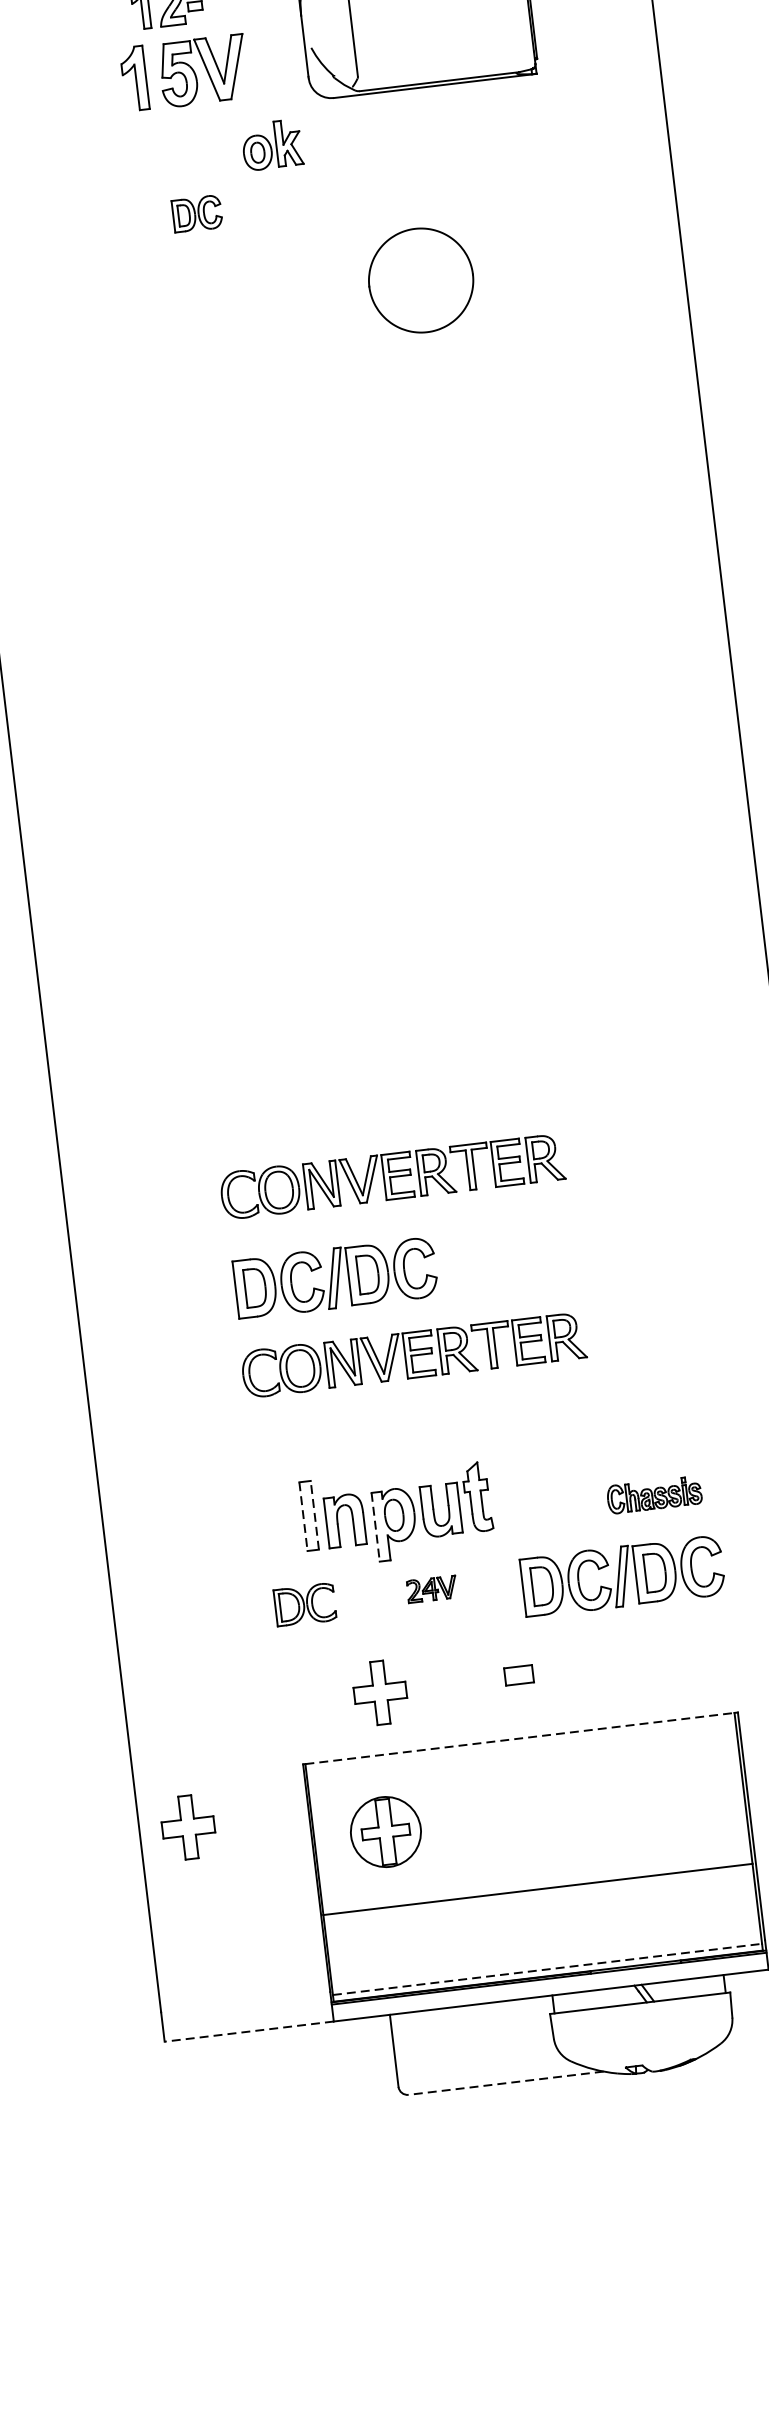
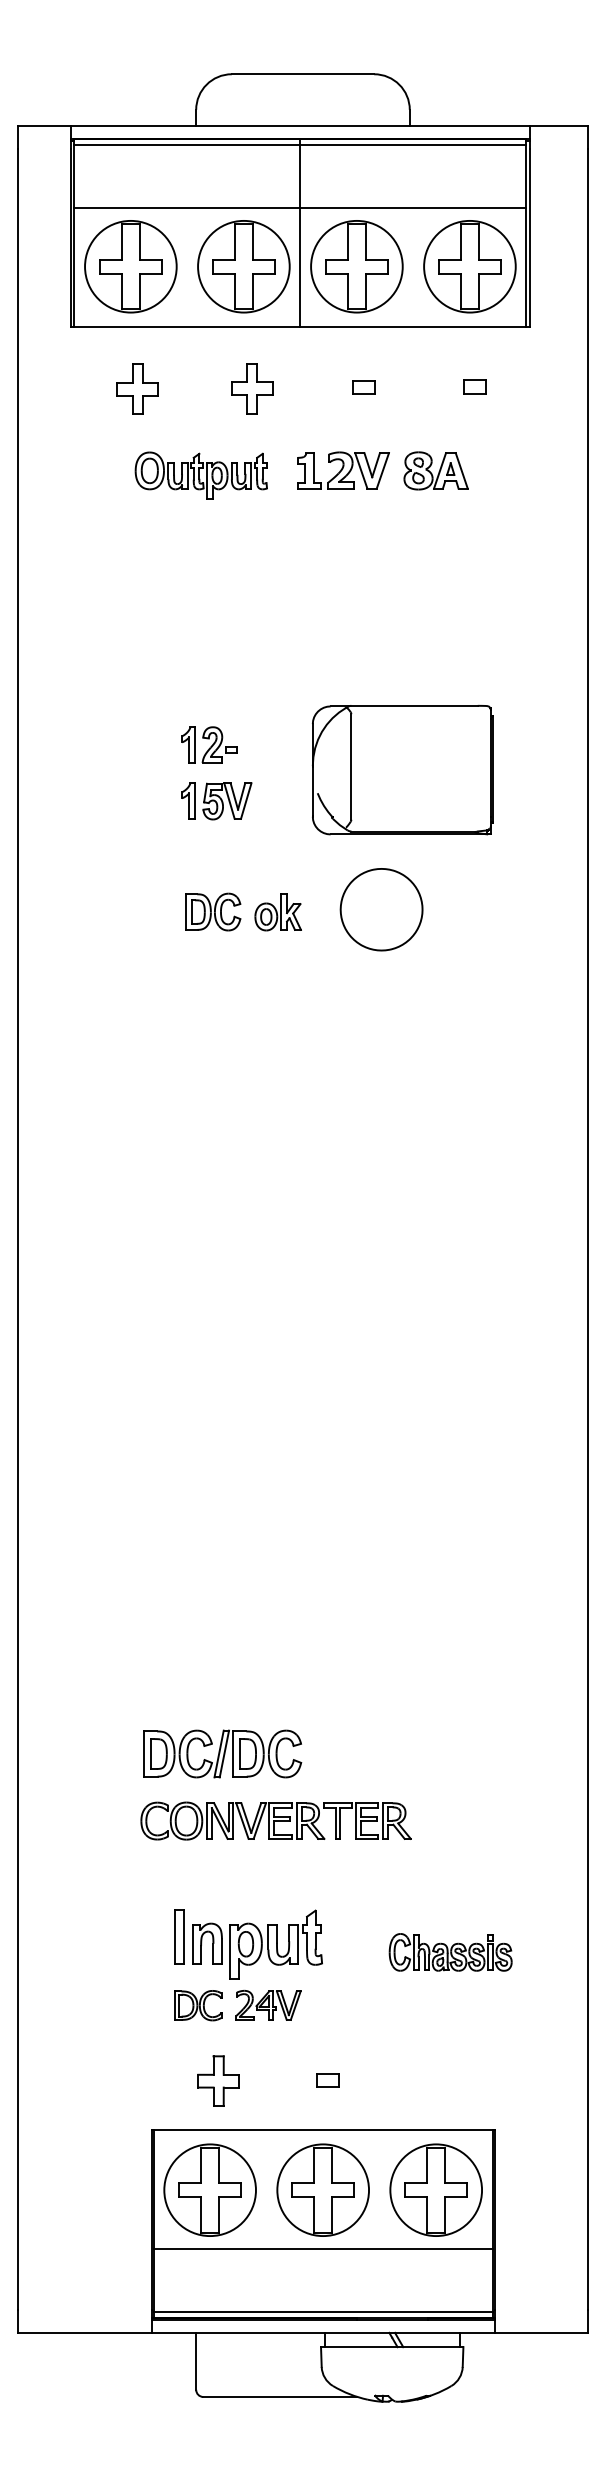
part: (184, 73) -> (216, 801), size x0.71
part: (271, 145) -> (277, 912), moved
part: (197, 213) -> (213, 911), size x1.43
part: (420, 280) -> (381, 909), moved
part: (391, 1175) -> (275, 1679), removed
part: (654, 1495) -> (450, 1952), size x1.67
line: (315, 1514) -> (184, 1936), dashed -> solid
line: (304, 1517) -> (175, 1937), dashed -> solid
line: (375, 1528) -> (230, 1952), dashed -> solid
part: (622, 1575) -> (418, 2012), removed
part: (431, 1588) -> (268, 2004), size x1.67
part: (305, 1604) -> (198, 2005), moved
line: (520, 1738) -> (323, 2129), dashed -> solid
part: (671, 1797) -> (435, 2189), added
part: (528, 1814) -> (322, 2189), added
part: (188, 1826) -> (56, 2167), removed
part: (385, 1831) -> (209, 2189), size x1.67
line: (547, 1969) -> (323, 2312), dashed -> solid
line: (249, 2031) -> (85, 2332), dashed -> solid
line: (504, 2082) -> (279, 2396), dashed -> solid

